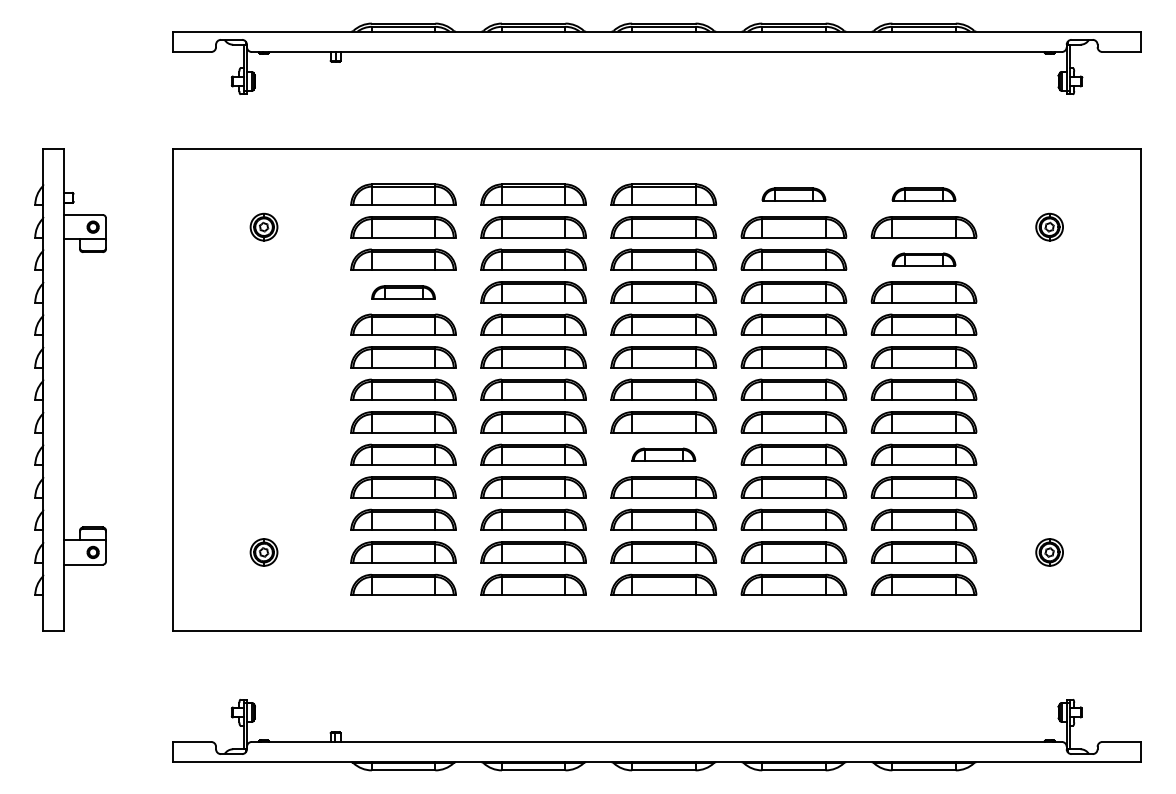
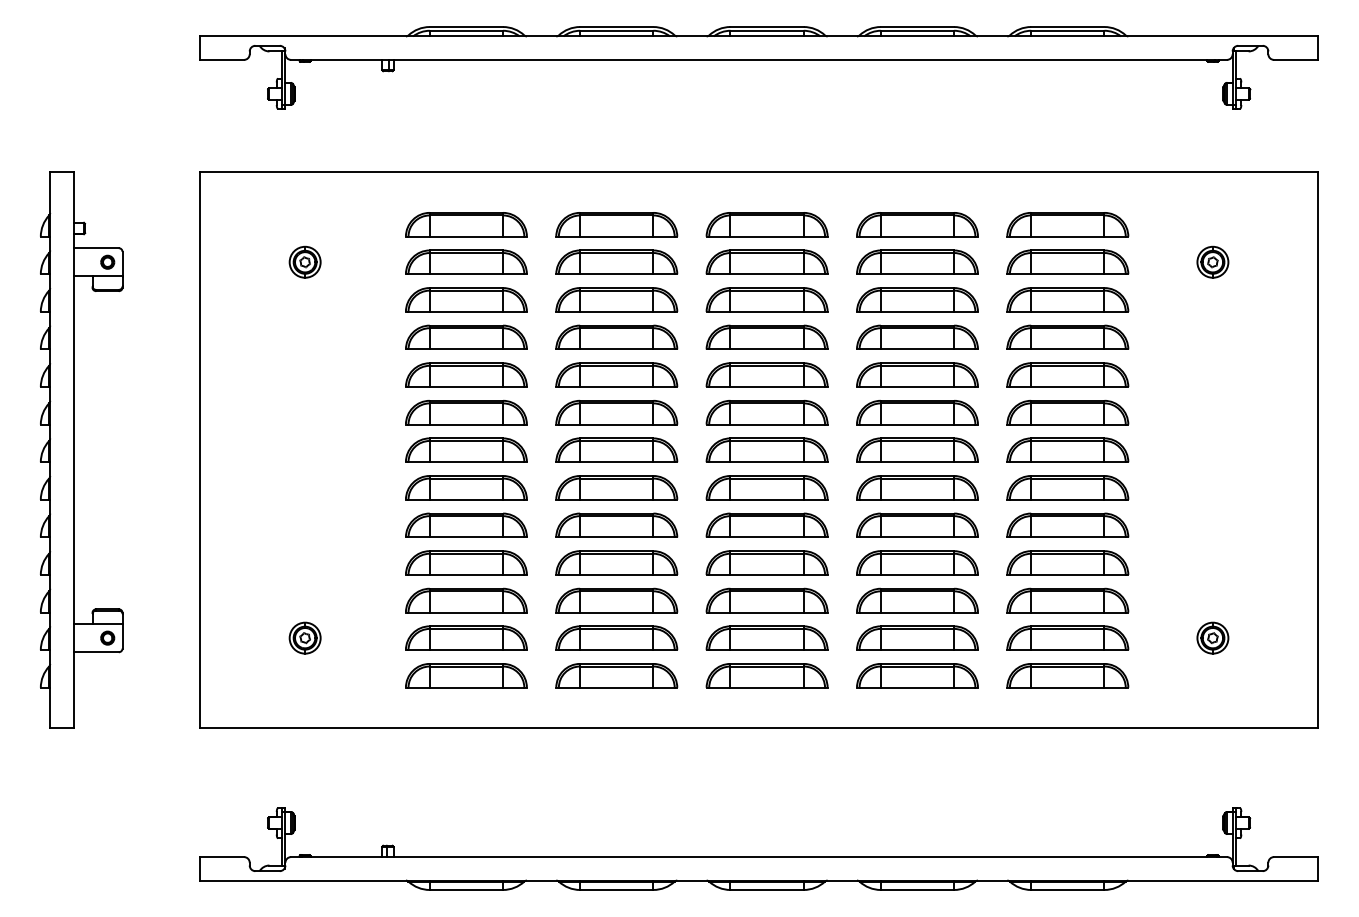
part: (793, 194) -> (916, 224), size x1.67
part: (923, 194) -> (1067, 224), size x1.67
part: (923, 259) -> (1067, 299), size x1.67
part: (403, 292) -> (466, 337), size x1.67
part: (663, 454) -> (766, 524), size x1.67

